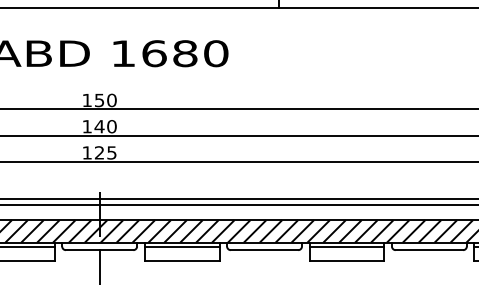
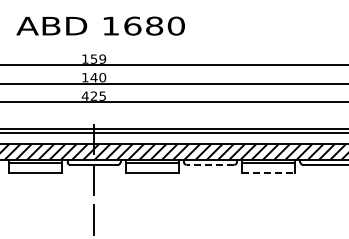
text: (111, 99) -> (102, 58), 150 -> 159
text: (86, 151) -> (84, 95), 125 -> 425
line: (264, 249) -> (210, 164), solid -> dashed
line: (348, 260) -> (269, 172), solid -> dashed

